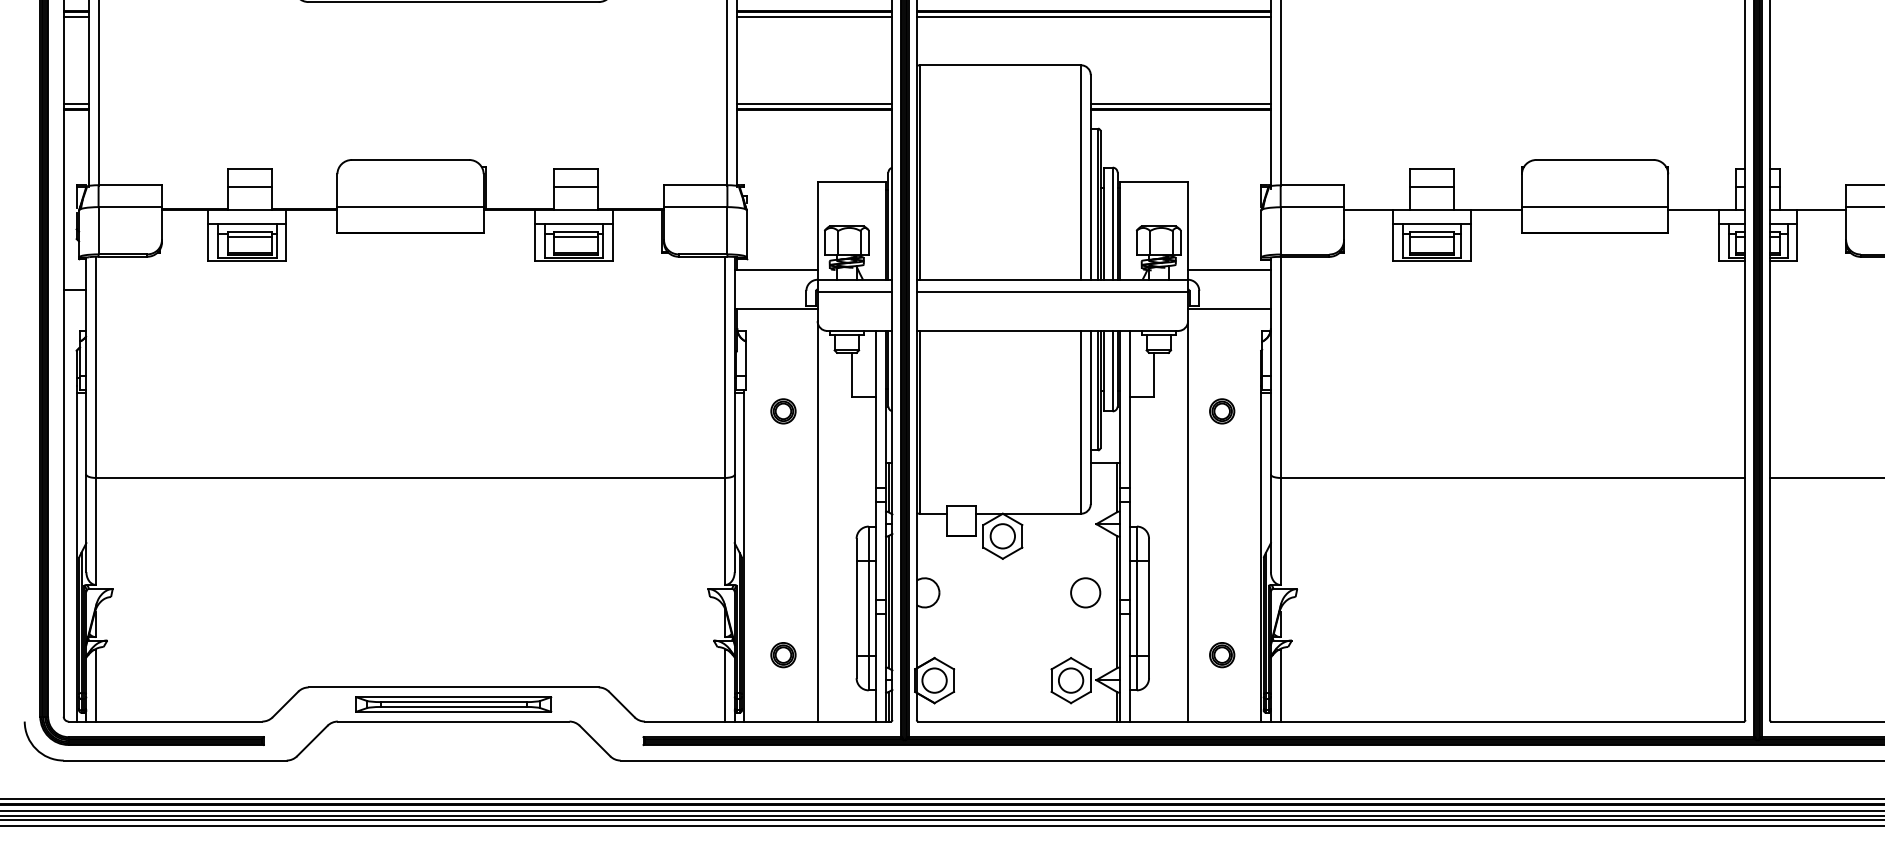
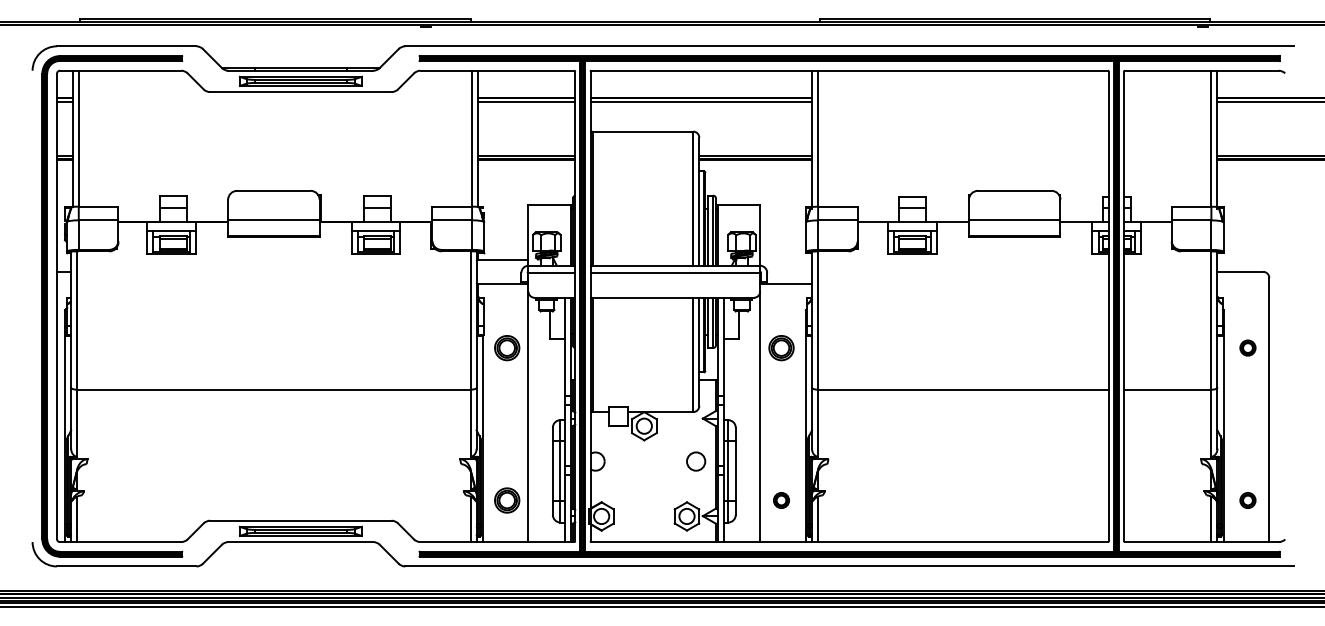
line: (1230, 269) -> (786, 259), removed
part: (782, 410) -> (506, 347), size x1.6
part: (1222, 410) -> (781, 347), size x1.6
part: (782, 655) -> (506, 500), size x1.6

